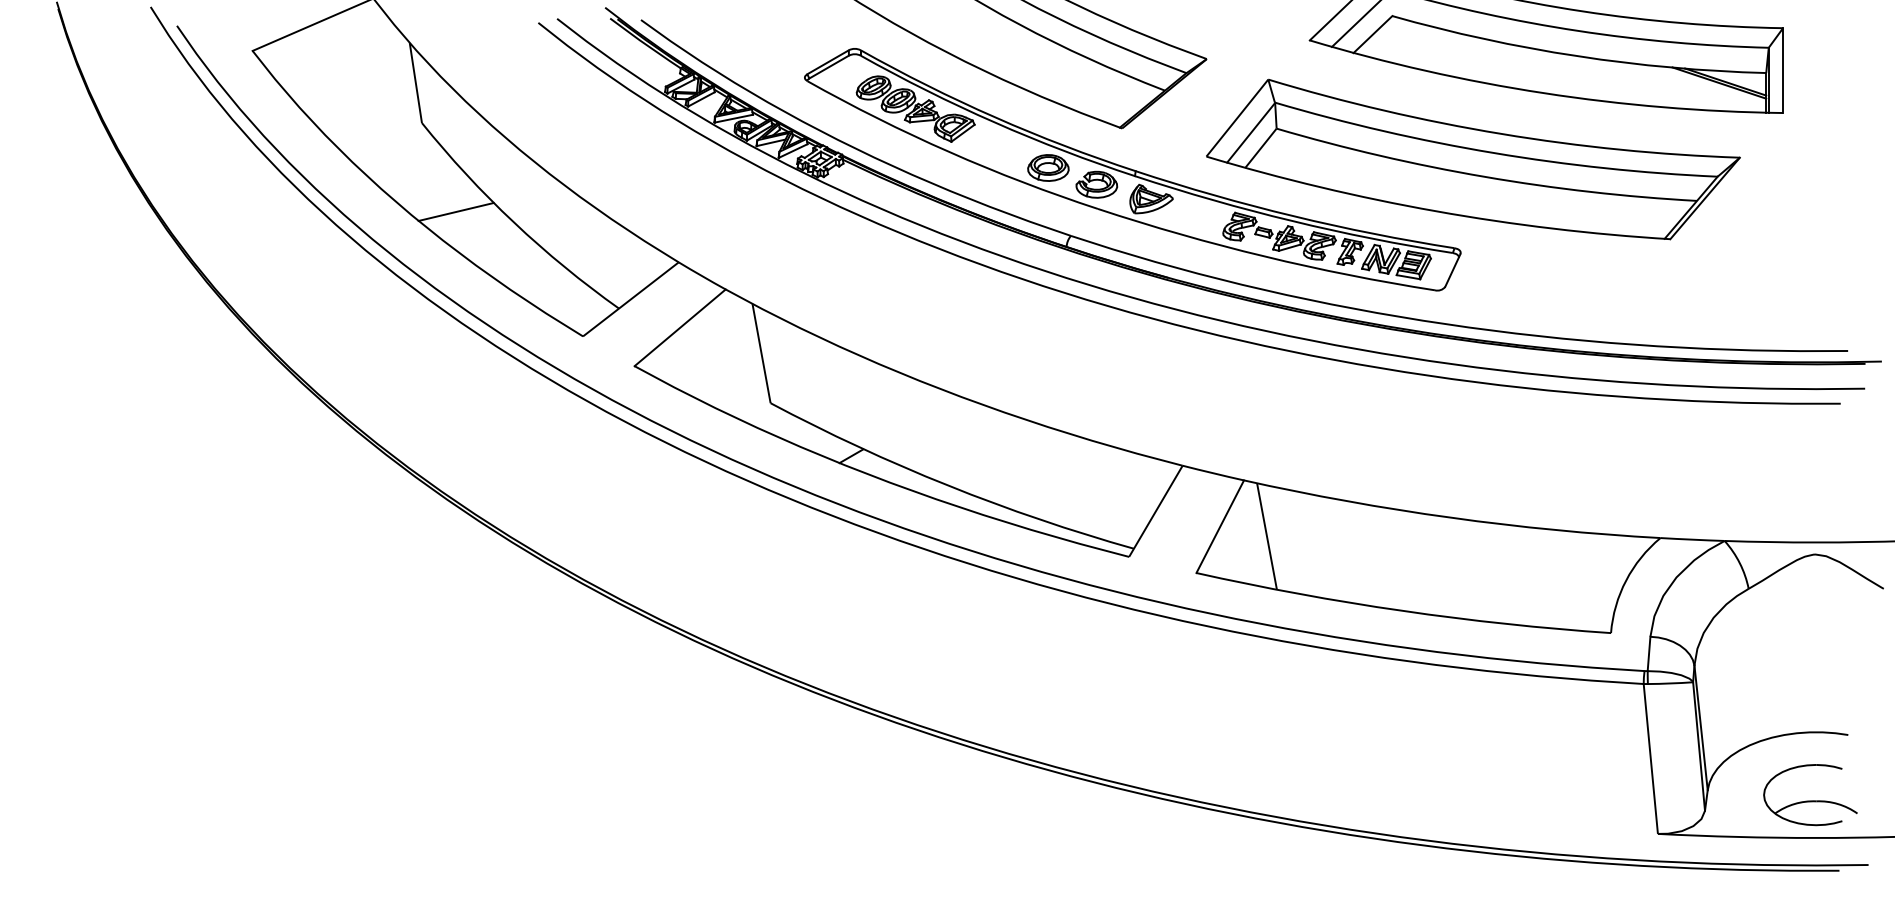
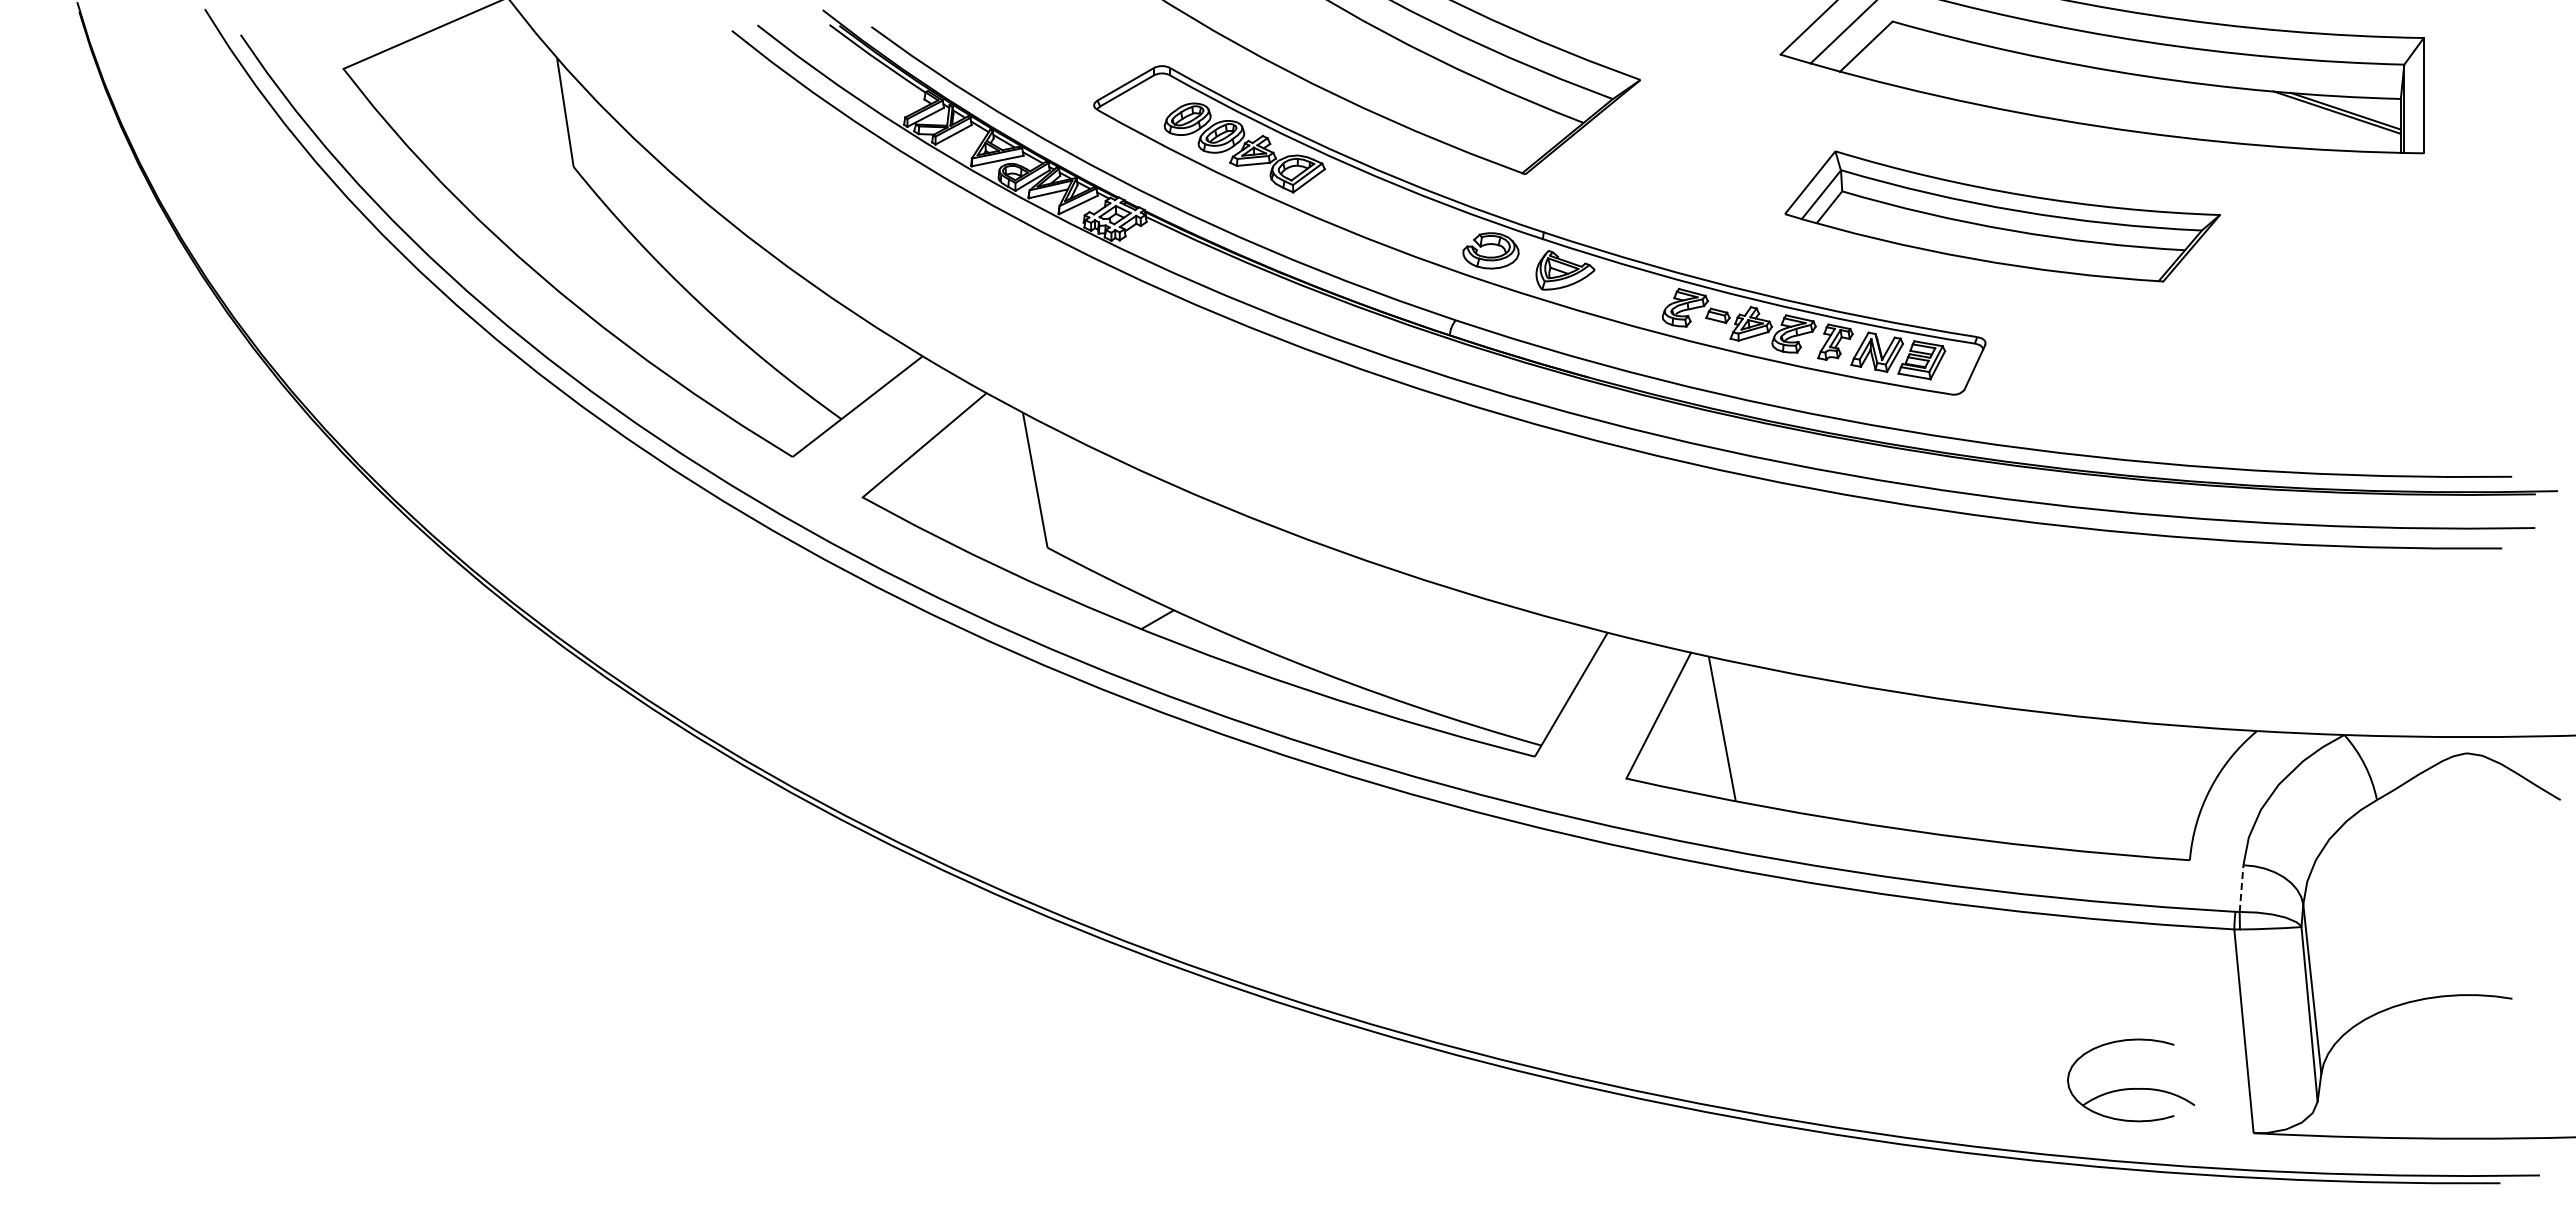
part: (1473, 159) -> (2002, 216), size x0.6
part: (1047, 167) -> (1424, 227), removed
line: (456, 211) -> (620, 287), removed
line: (1648, 653) -> (2241, 888), solid -> dashed
part: (1810, 801) -> (2131, 1088), moved

